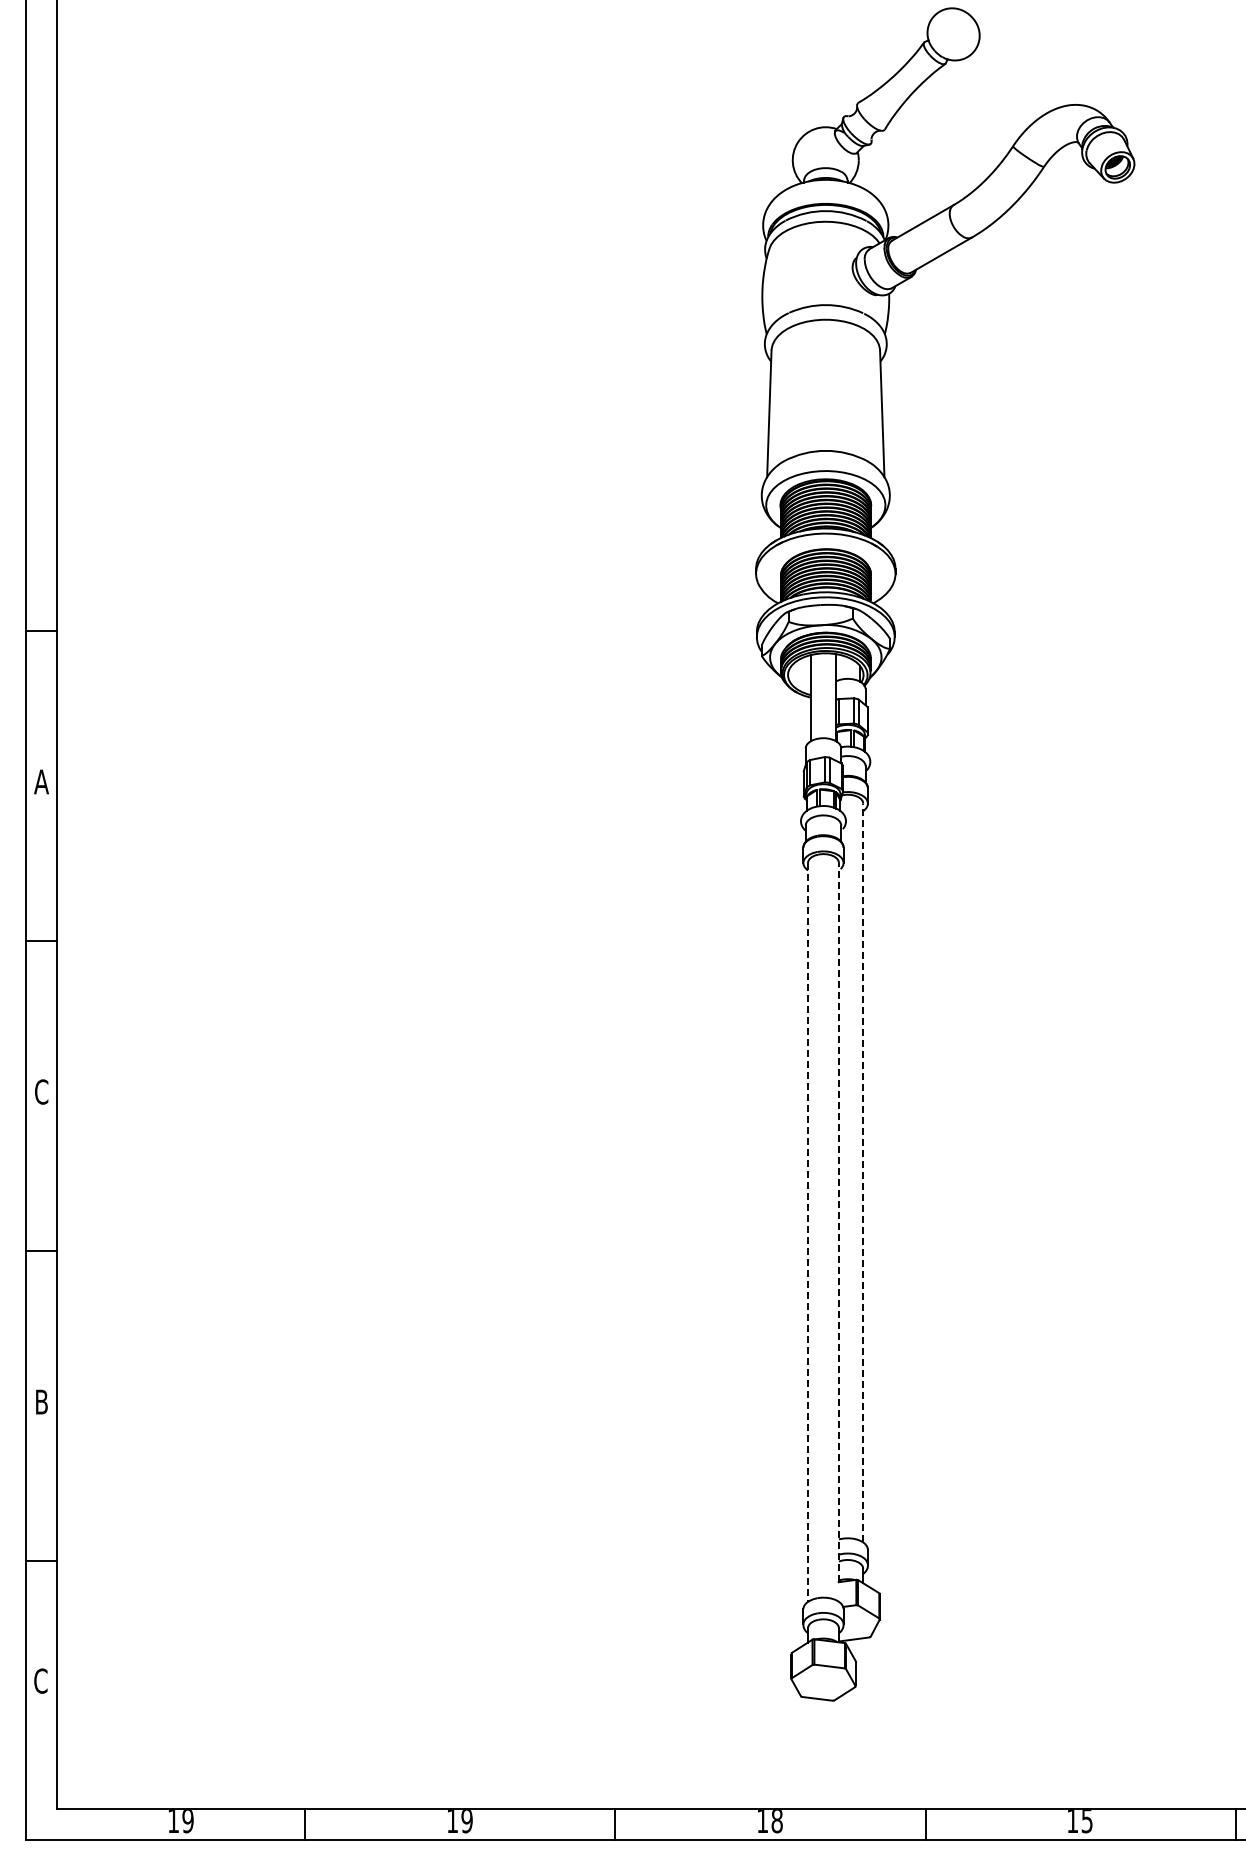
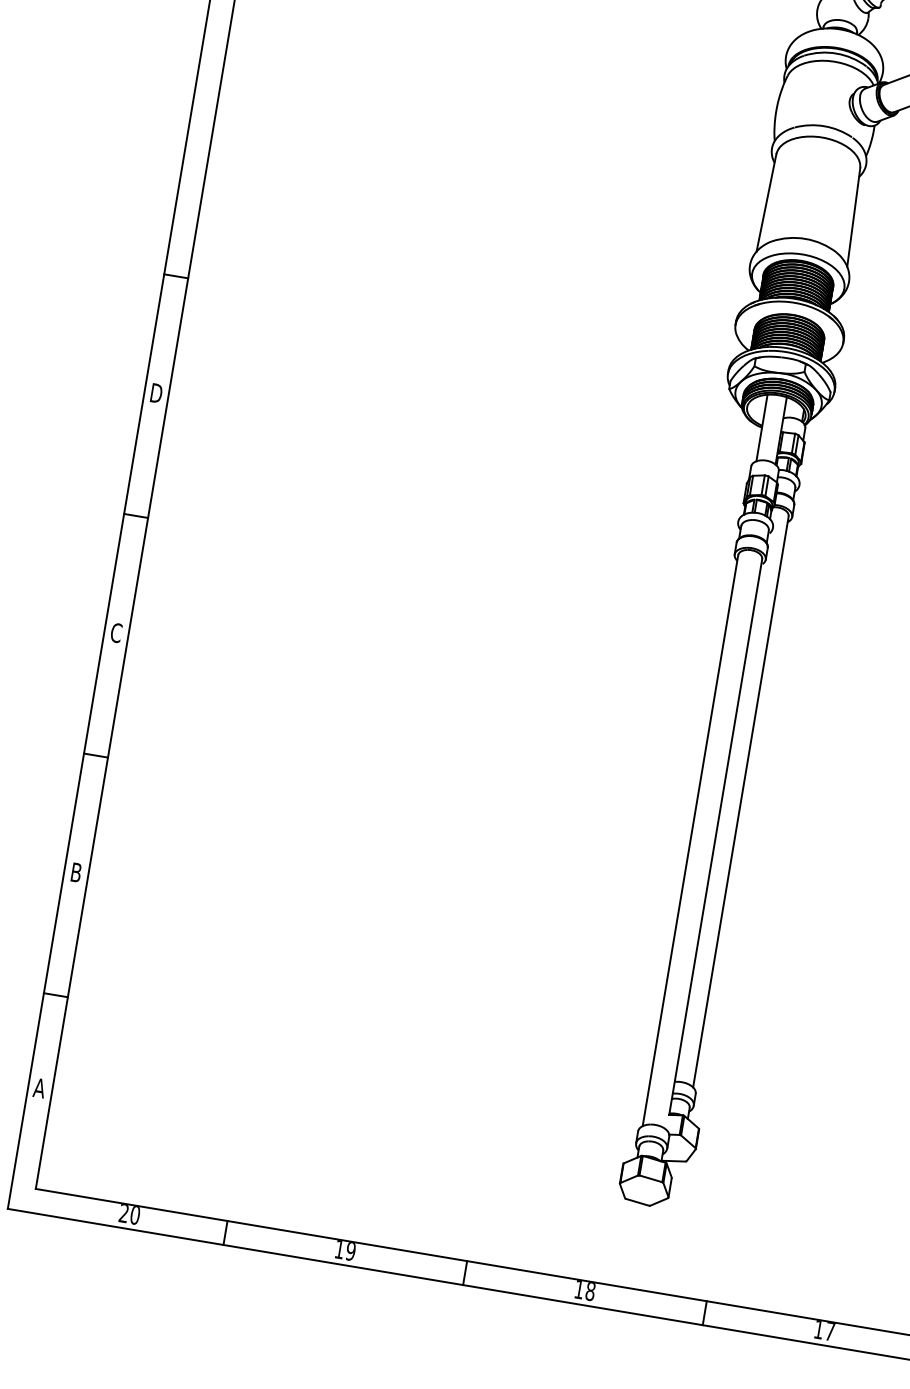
text: (41, 781) -> (156, 392), A -> D
line: (863, 1172) -> (741, 801), dashed -> solid
line: (839, 1222) -> (716, 837), dashed -> solid
line: (808, 1232) -> (690, 840), dashed -> solid
text: (40, 1680) -> (39, 1087), C -> A
text: (180, 1821) -> (129, 1214), 19 -> 20
text: (1086, 1821) -> (829, 1331), 15 -> 17

